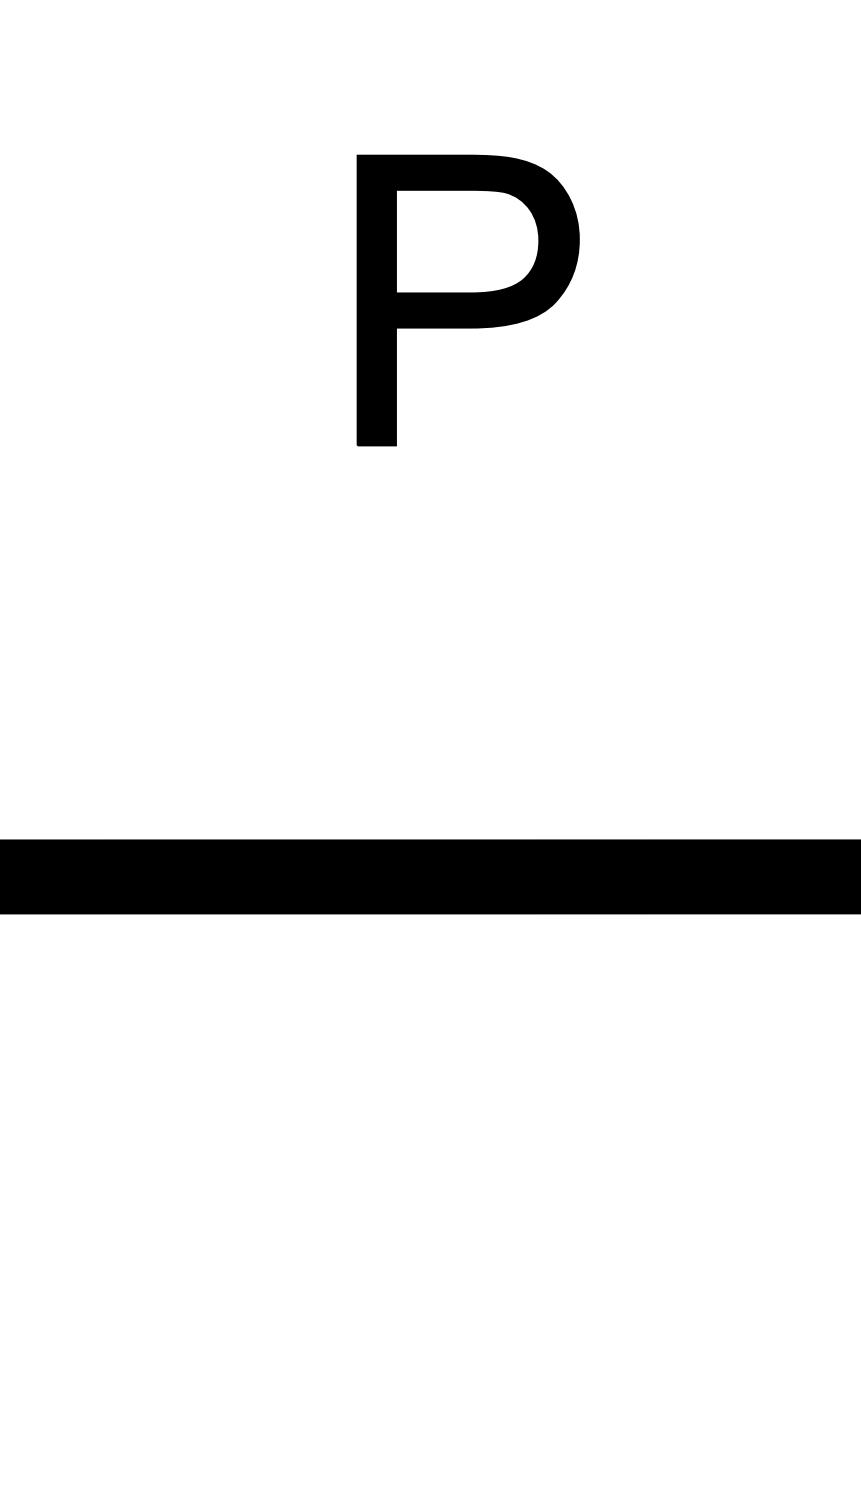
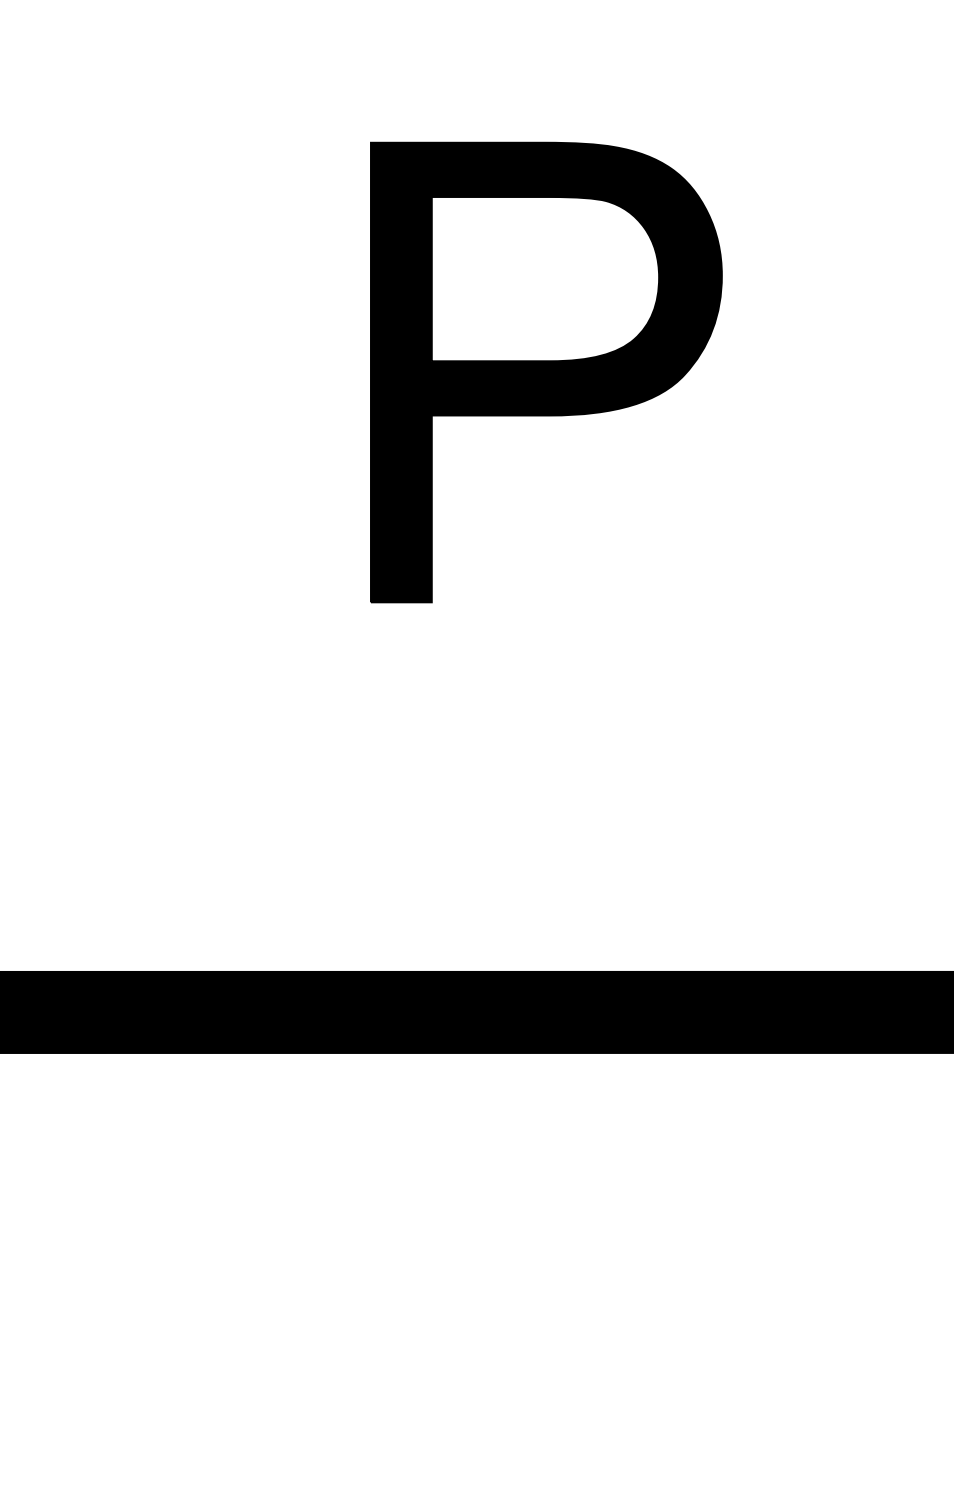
part: (468, 300) -> (546, 372), size x1.43

